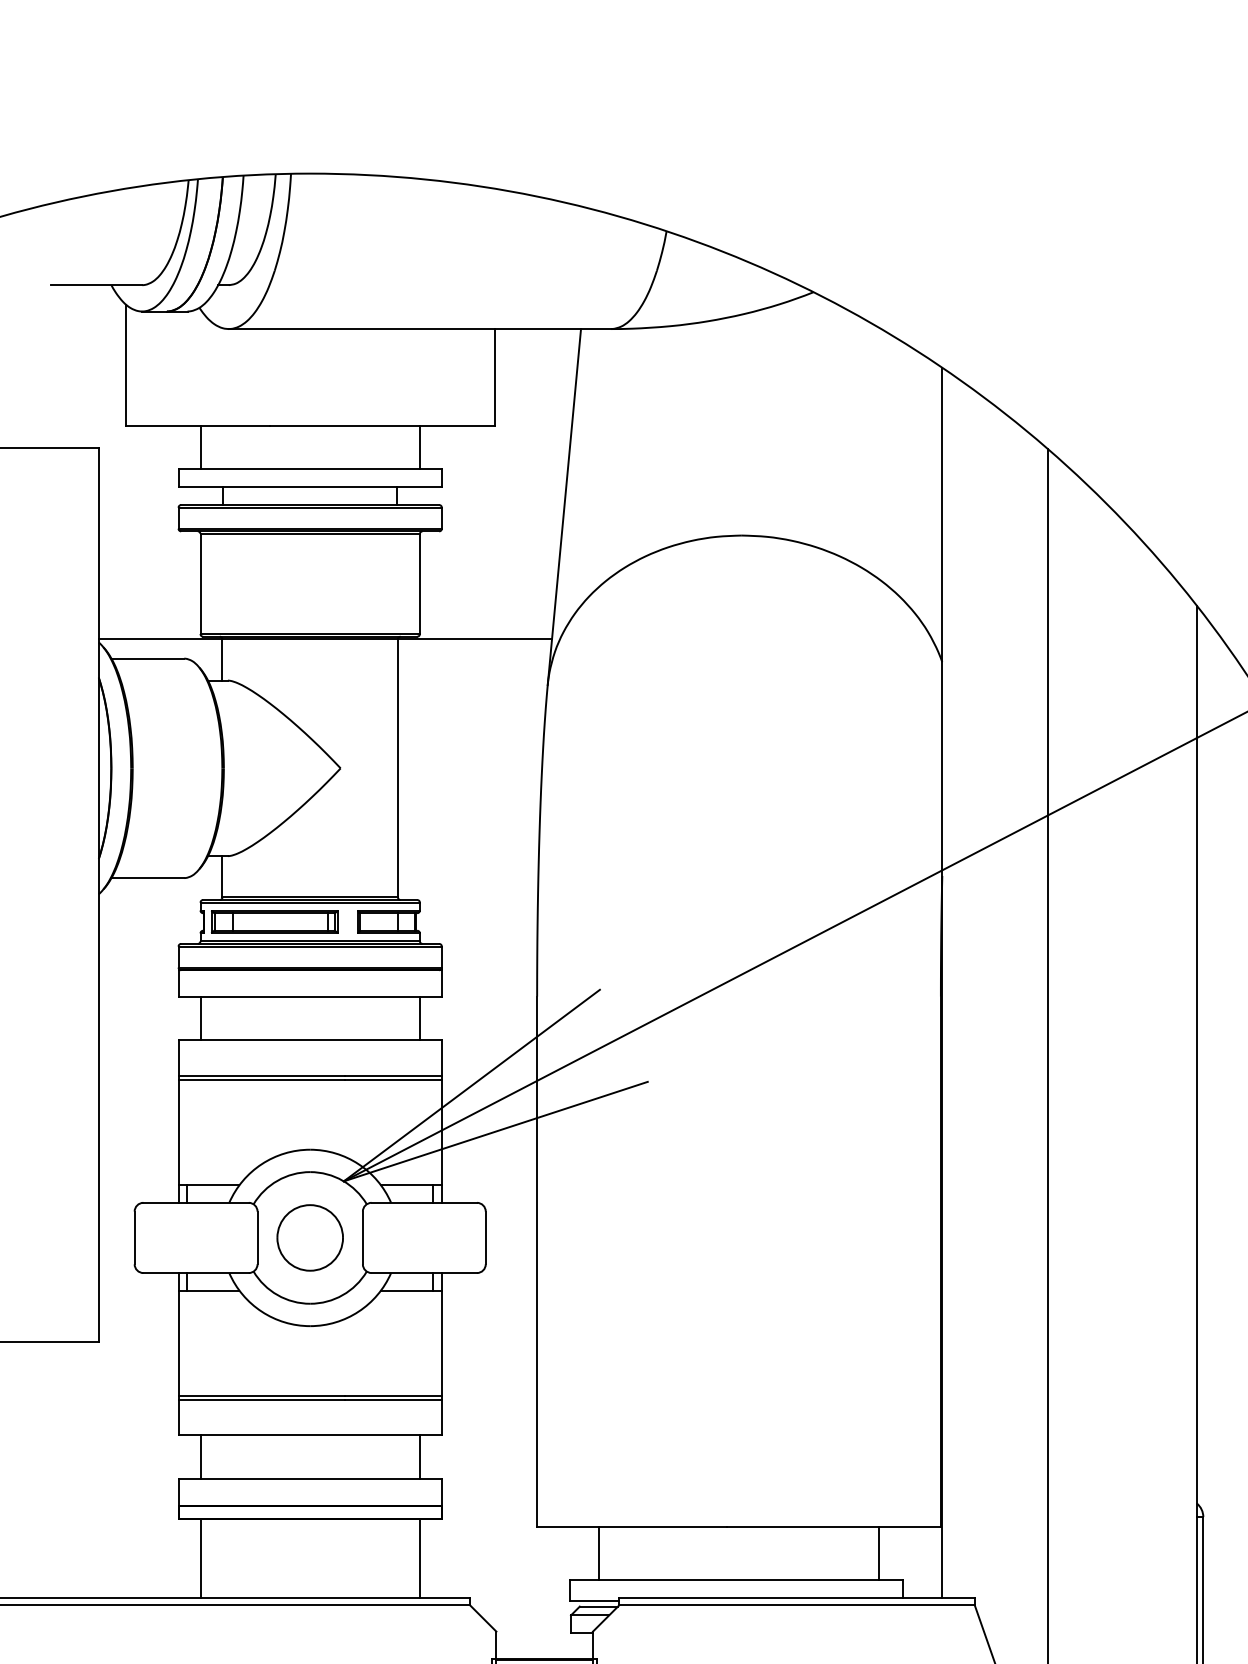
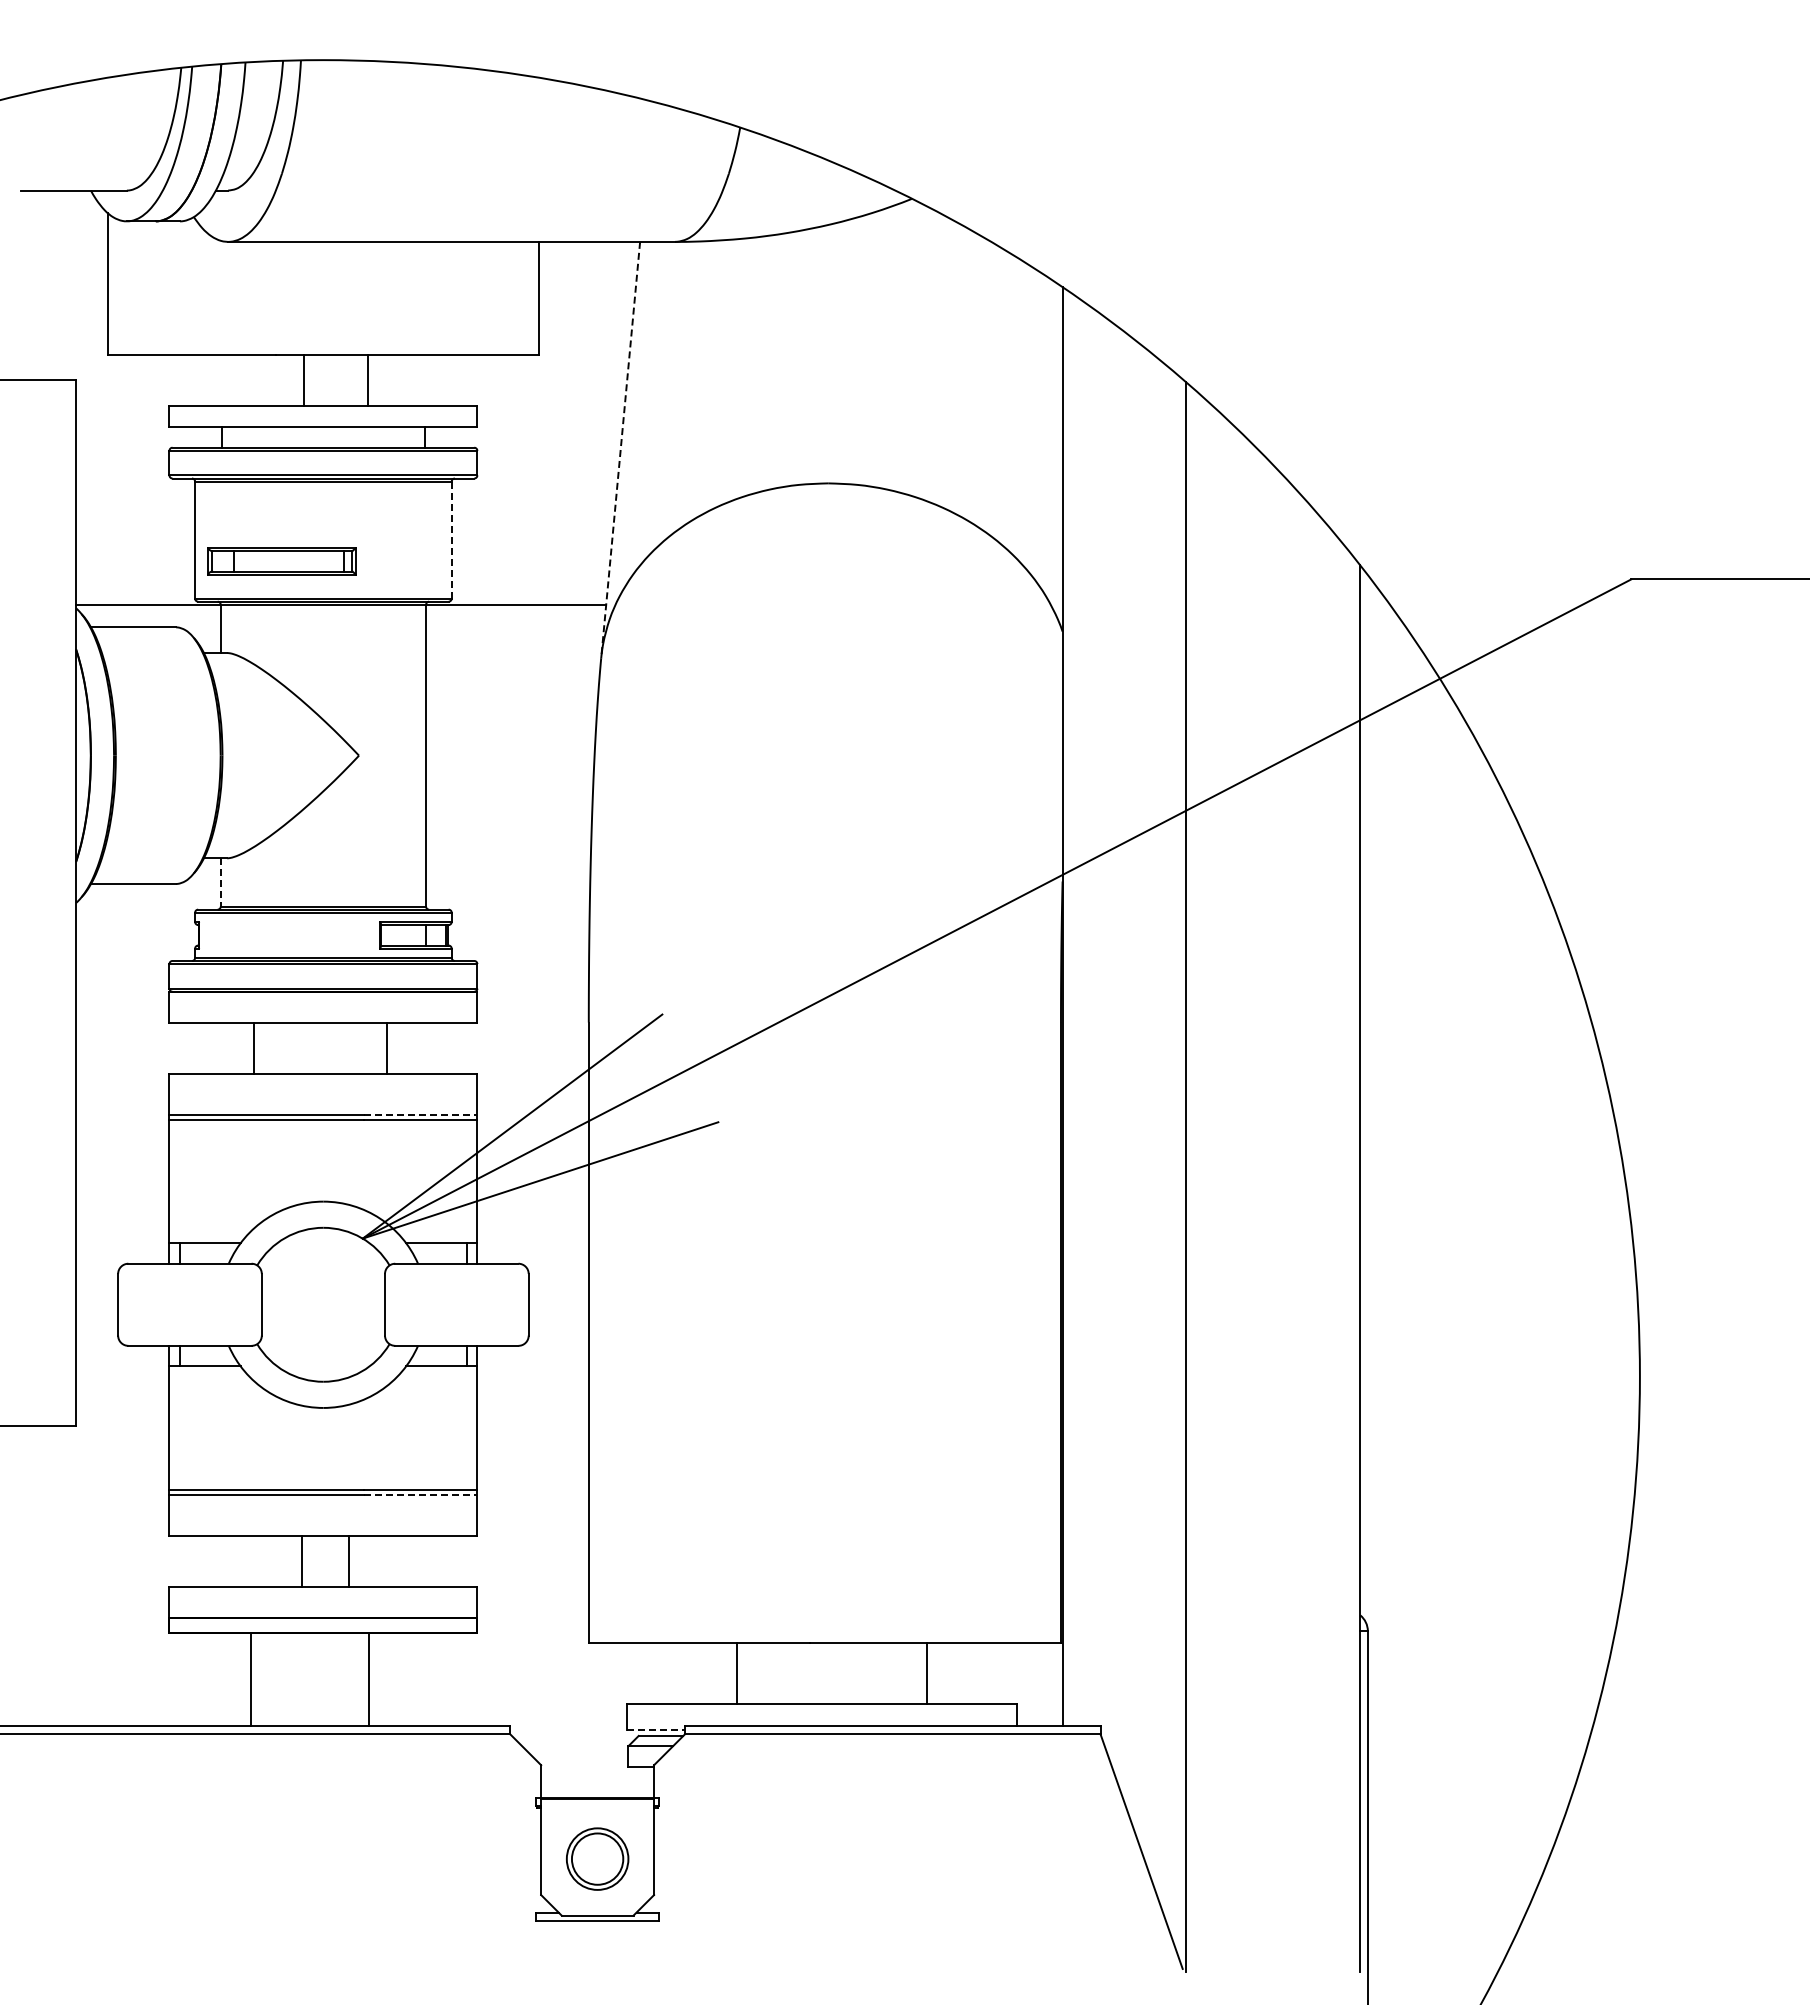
line: (200, 447) -> (304, 380), moved
line: (419, 447) -> (367, 380), moved
line: (564, 507) -> (620, 450), solid -> dashed
line: (419, 584) -> (451, 540), solid -> dashed
line: (222, 876) -> (220, 882), solid -> dashed
part: (274, 922) -> (281, 561), moved
line: (200, 1017) -> (254, 1047), moved
line: (419, 1017) -> (386, 1047), moved
line: (394, 1075) -> (421, 1114), solid -> dashed
part: (310, 1237) -> (323, 1304), removed
line: (394, 1400) -> (421, 1494), solid -> dashed
line: (200, 1457) -> (302, 1561), moved
line: (419, 1457) -> (348, 1561), moved
line: (598, 1553) -> (736, 1673), moved
line: (879, 1553) -> (927, 1673), moved
line: (200, 1558) -> (251, 1679), moved
line: (419, 1558) -> (368, 1679), moved
line: (594, 1601) -> (655, 1729), solid -> dashed

